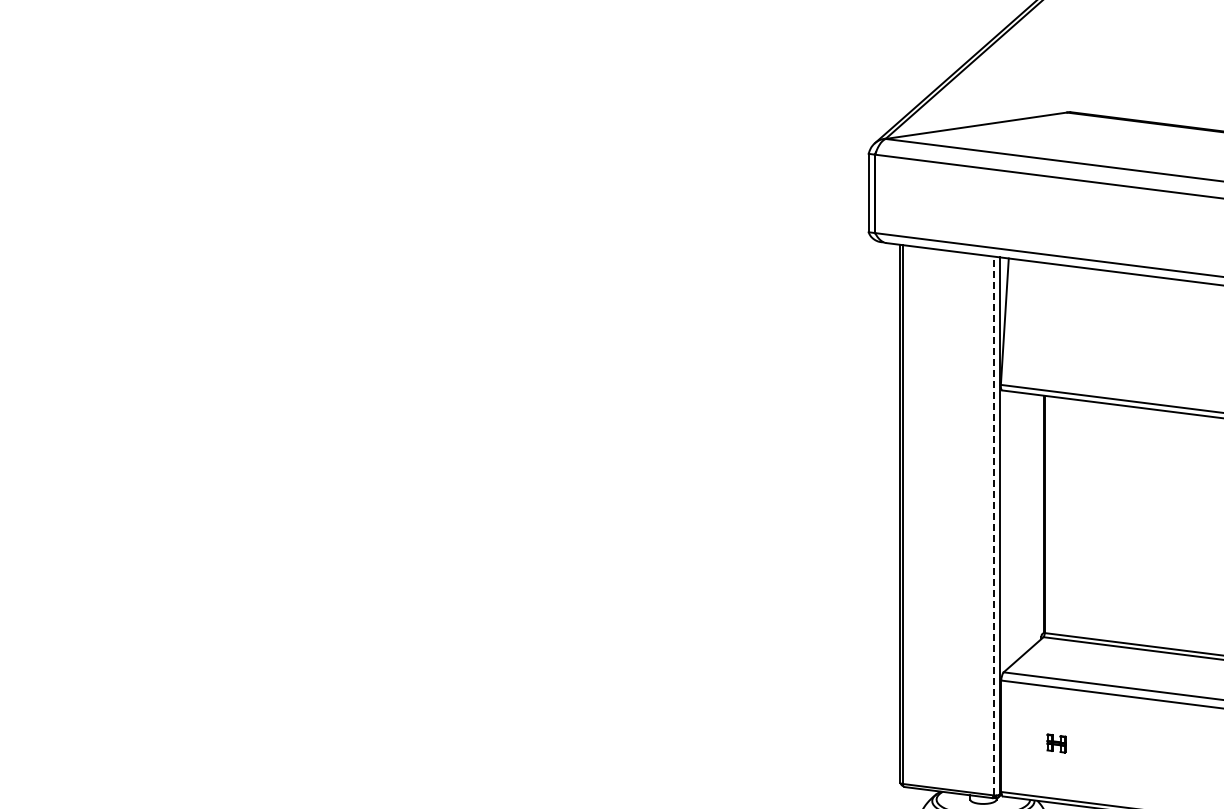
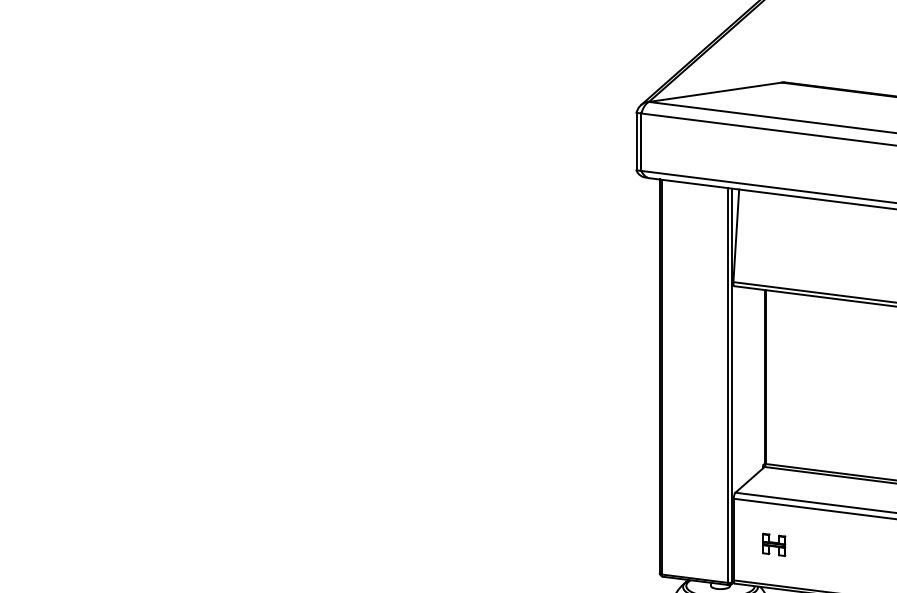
line: (993, 525) -> (727, 385), dashed -> solid
part: (1056, 743) -> (774, 544), size x1.67

